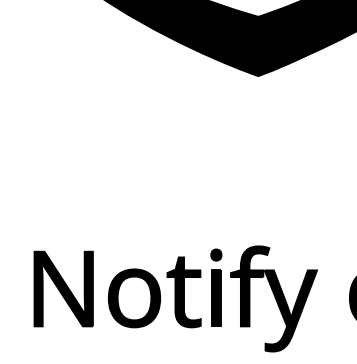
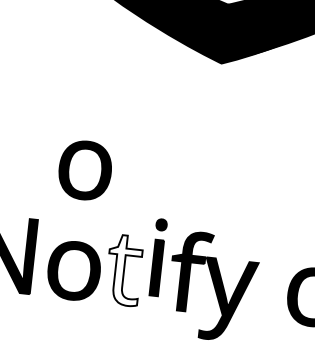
part: (134, 197) -> (85, 170), added
part: (216, 287) -> (158, 257), moved
fill: (183, 292) -> (123, 270), removed

